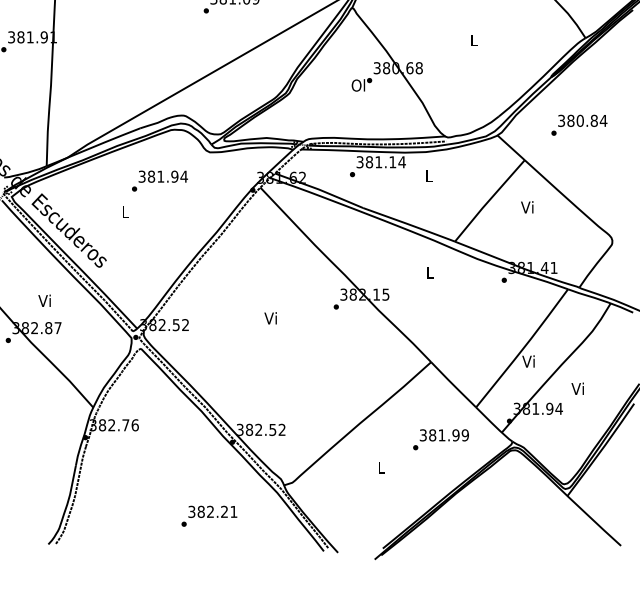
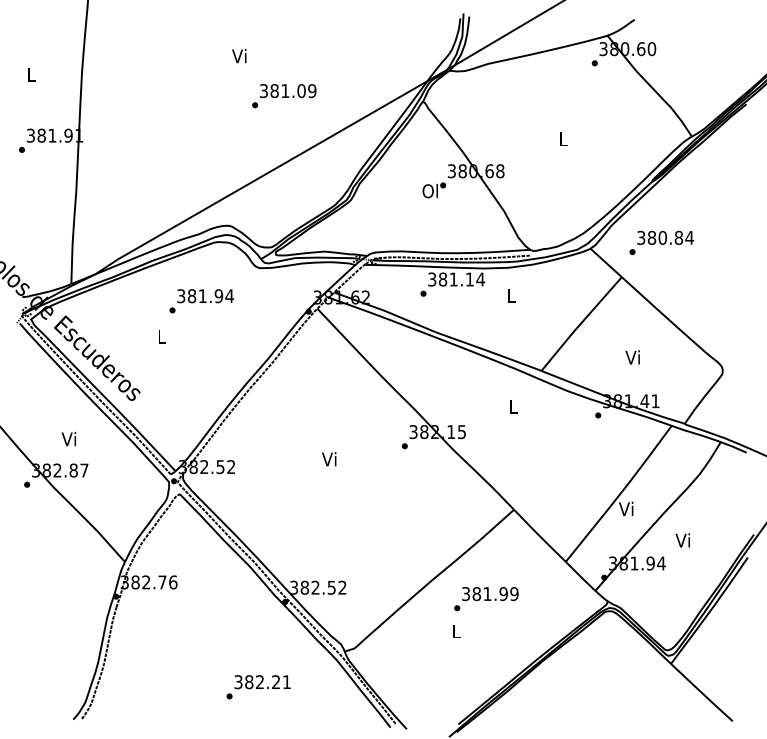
text: (579, 124) -> (661, 242), moved
text: (527, 207) -> (632, 357), moved
text: (441, 440) -> (486, 599), moved

